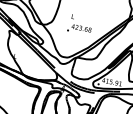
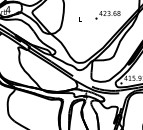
text: (78, 29) -> (107, 15), moved

